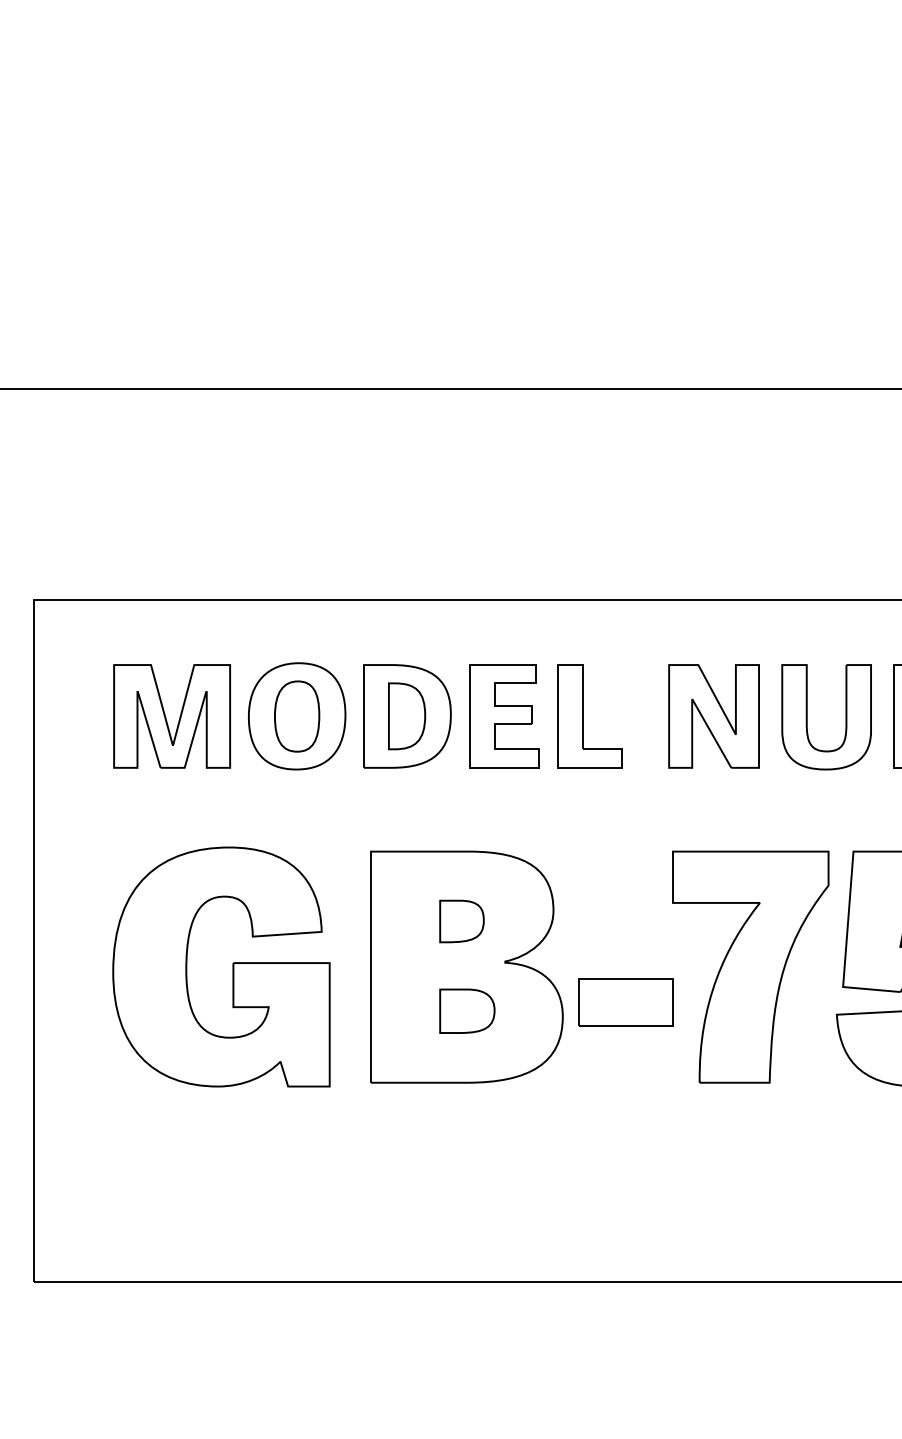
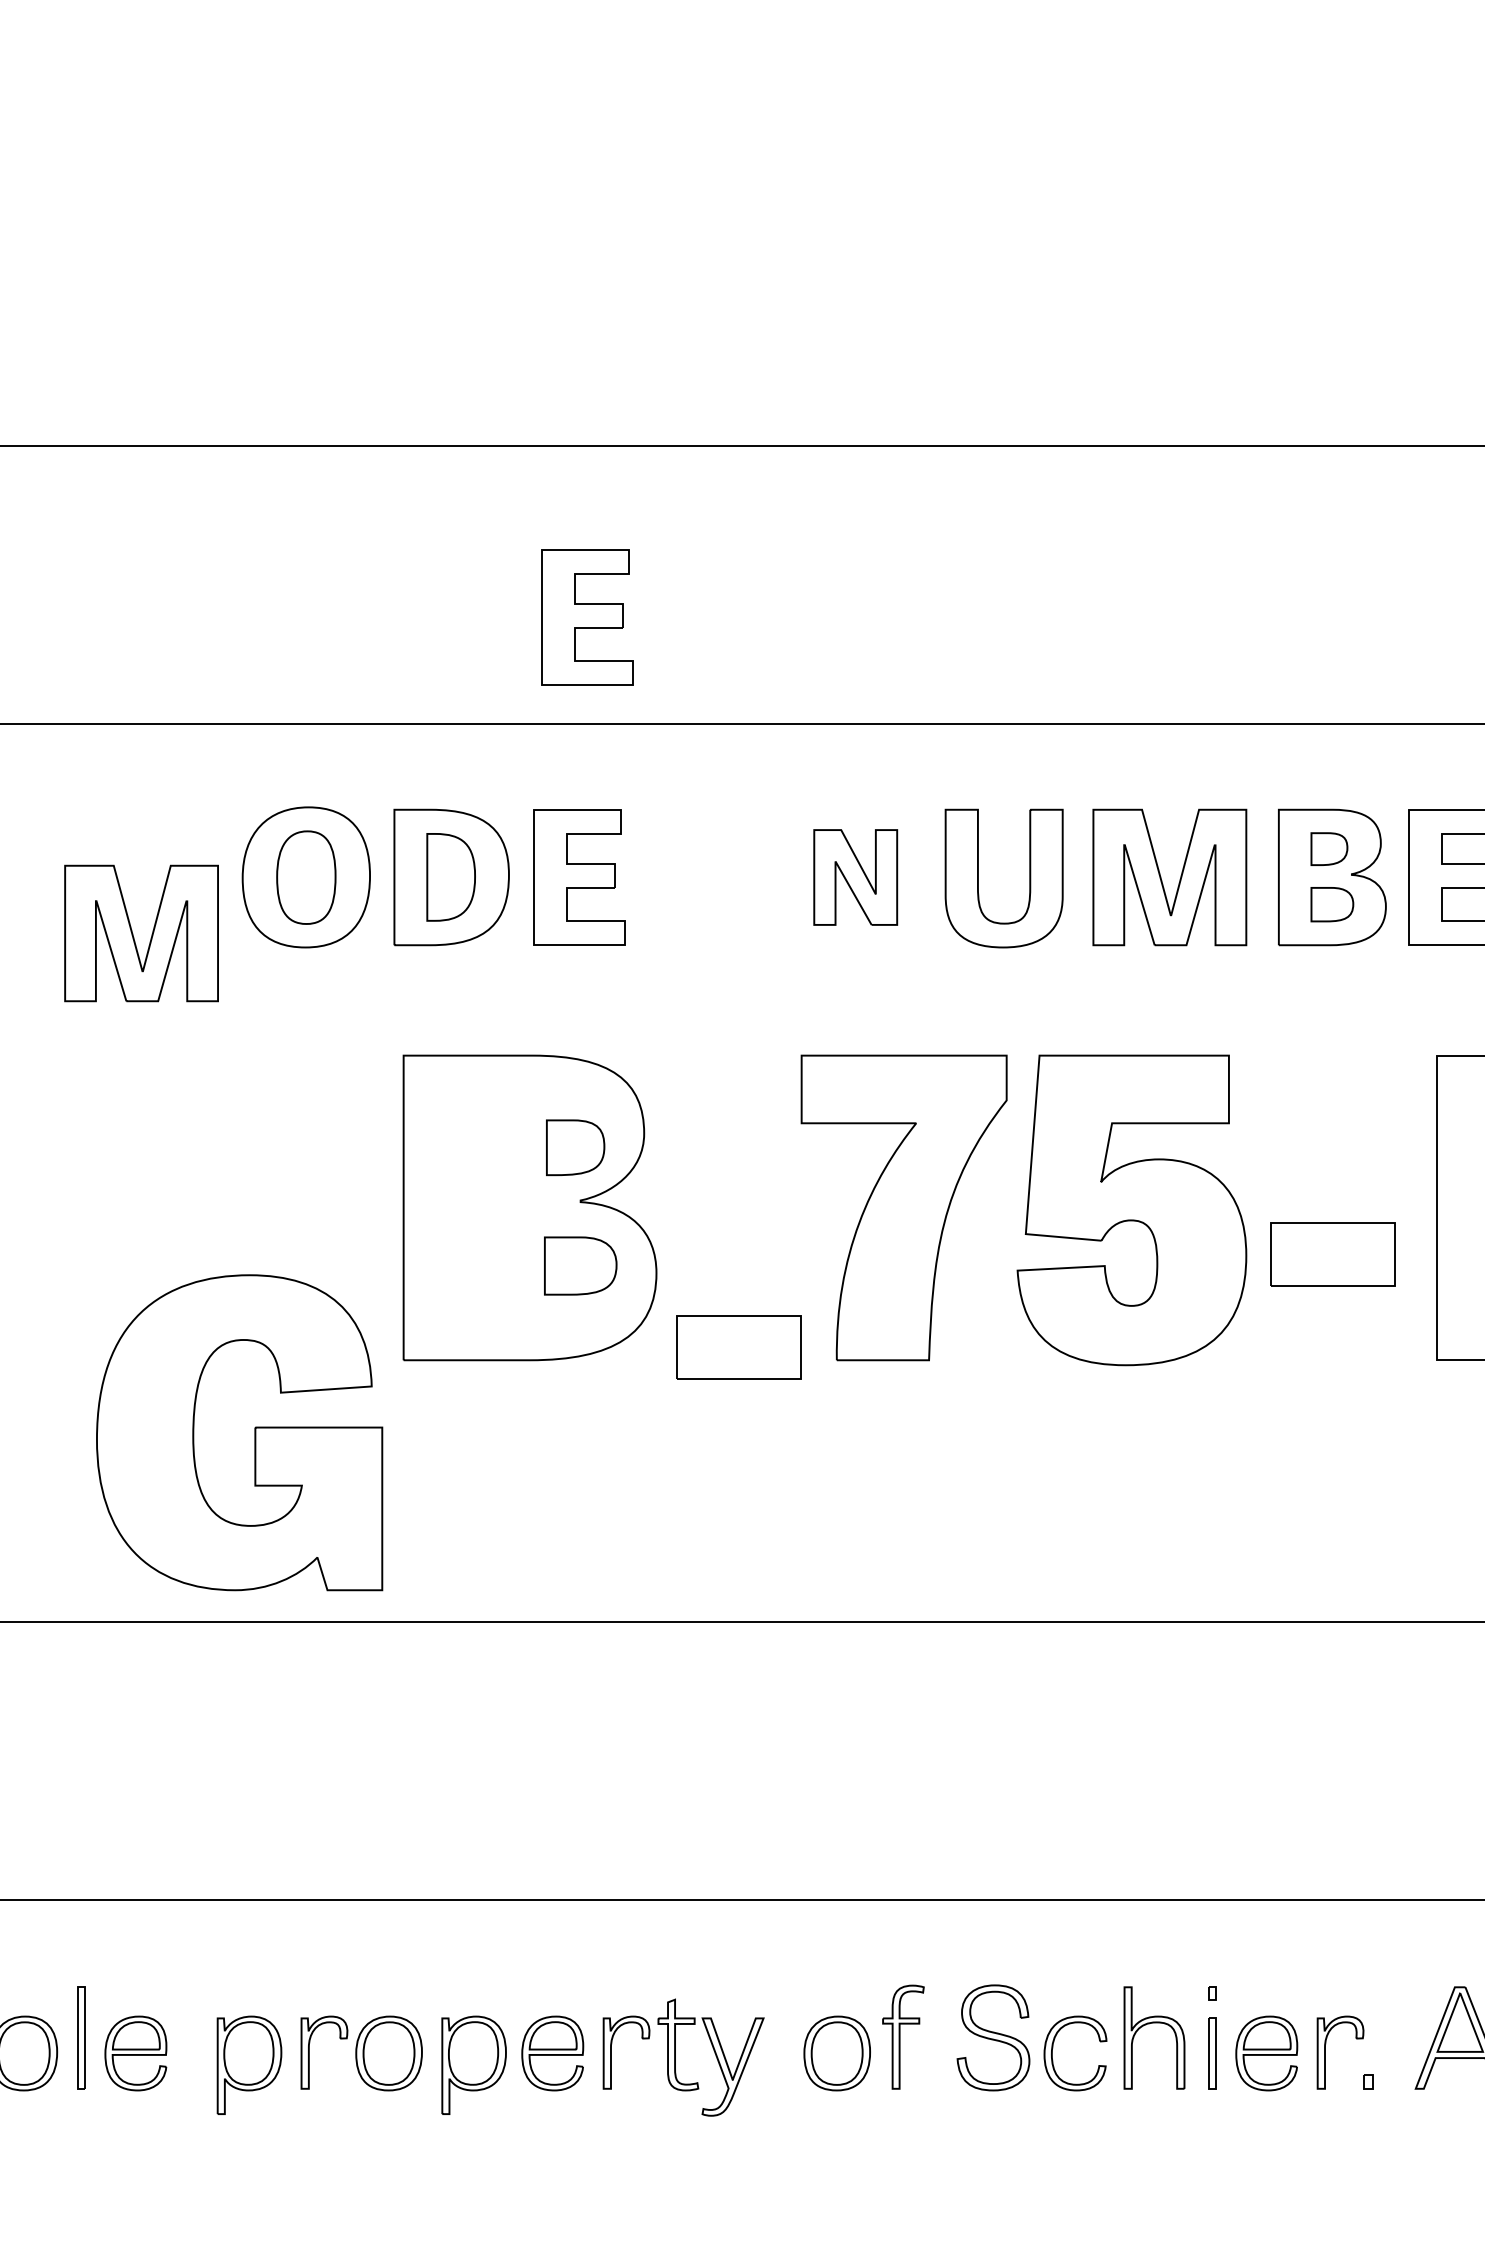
part: (510, 519) -> (587, 617), added
part: (165, 716) -> (133, 933), moved
part: (583, 716) -> (683, 877), removed
part: (713, 716) -> (855, 877), size x0.7
part: (461, 921) -> (575, 1147), moved
part: (232, 966) -> (254, 1432), moved
part: (625, 1002) -> (738, 1347), moved
part: (467, 1010) -> (580, 1265), moved

